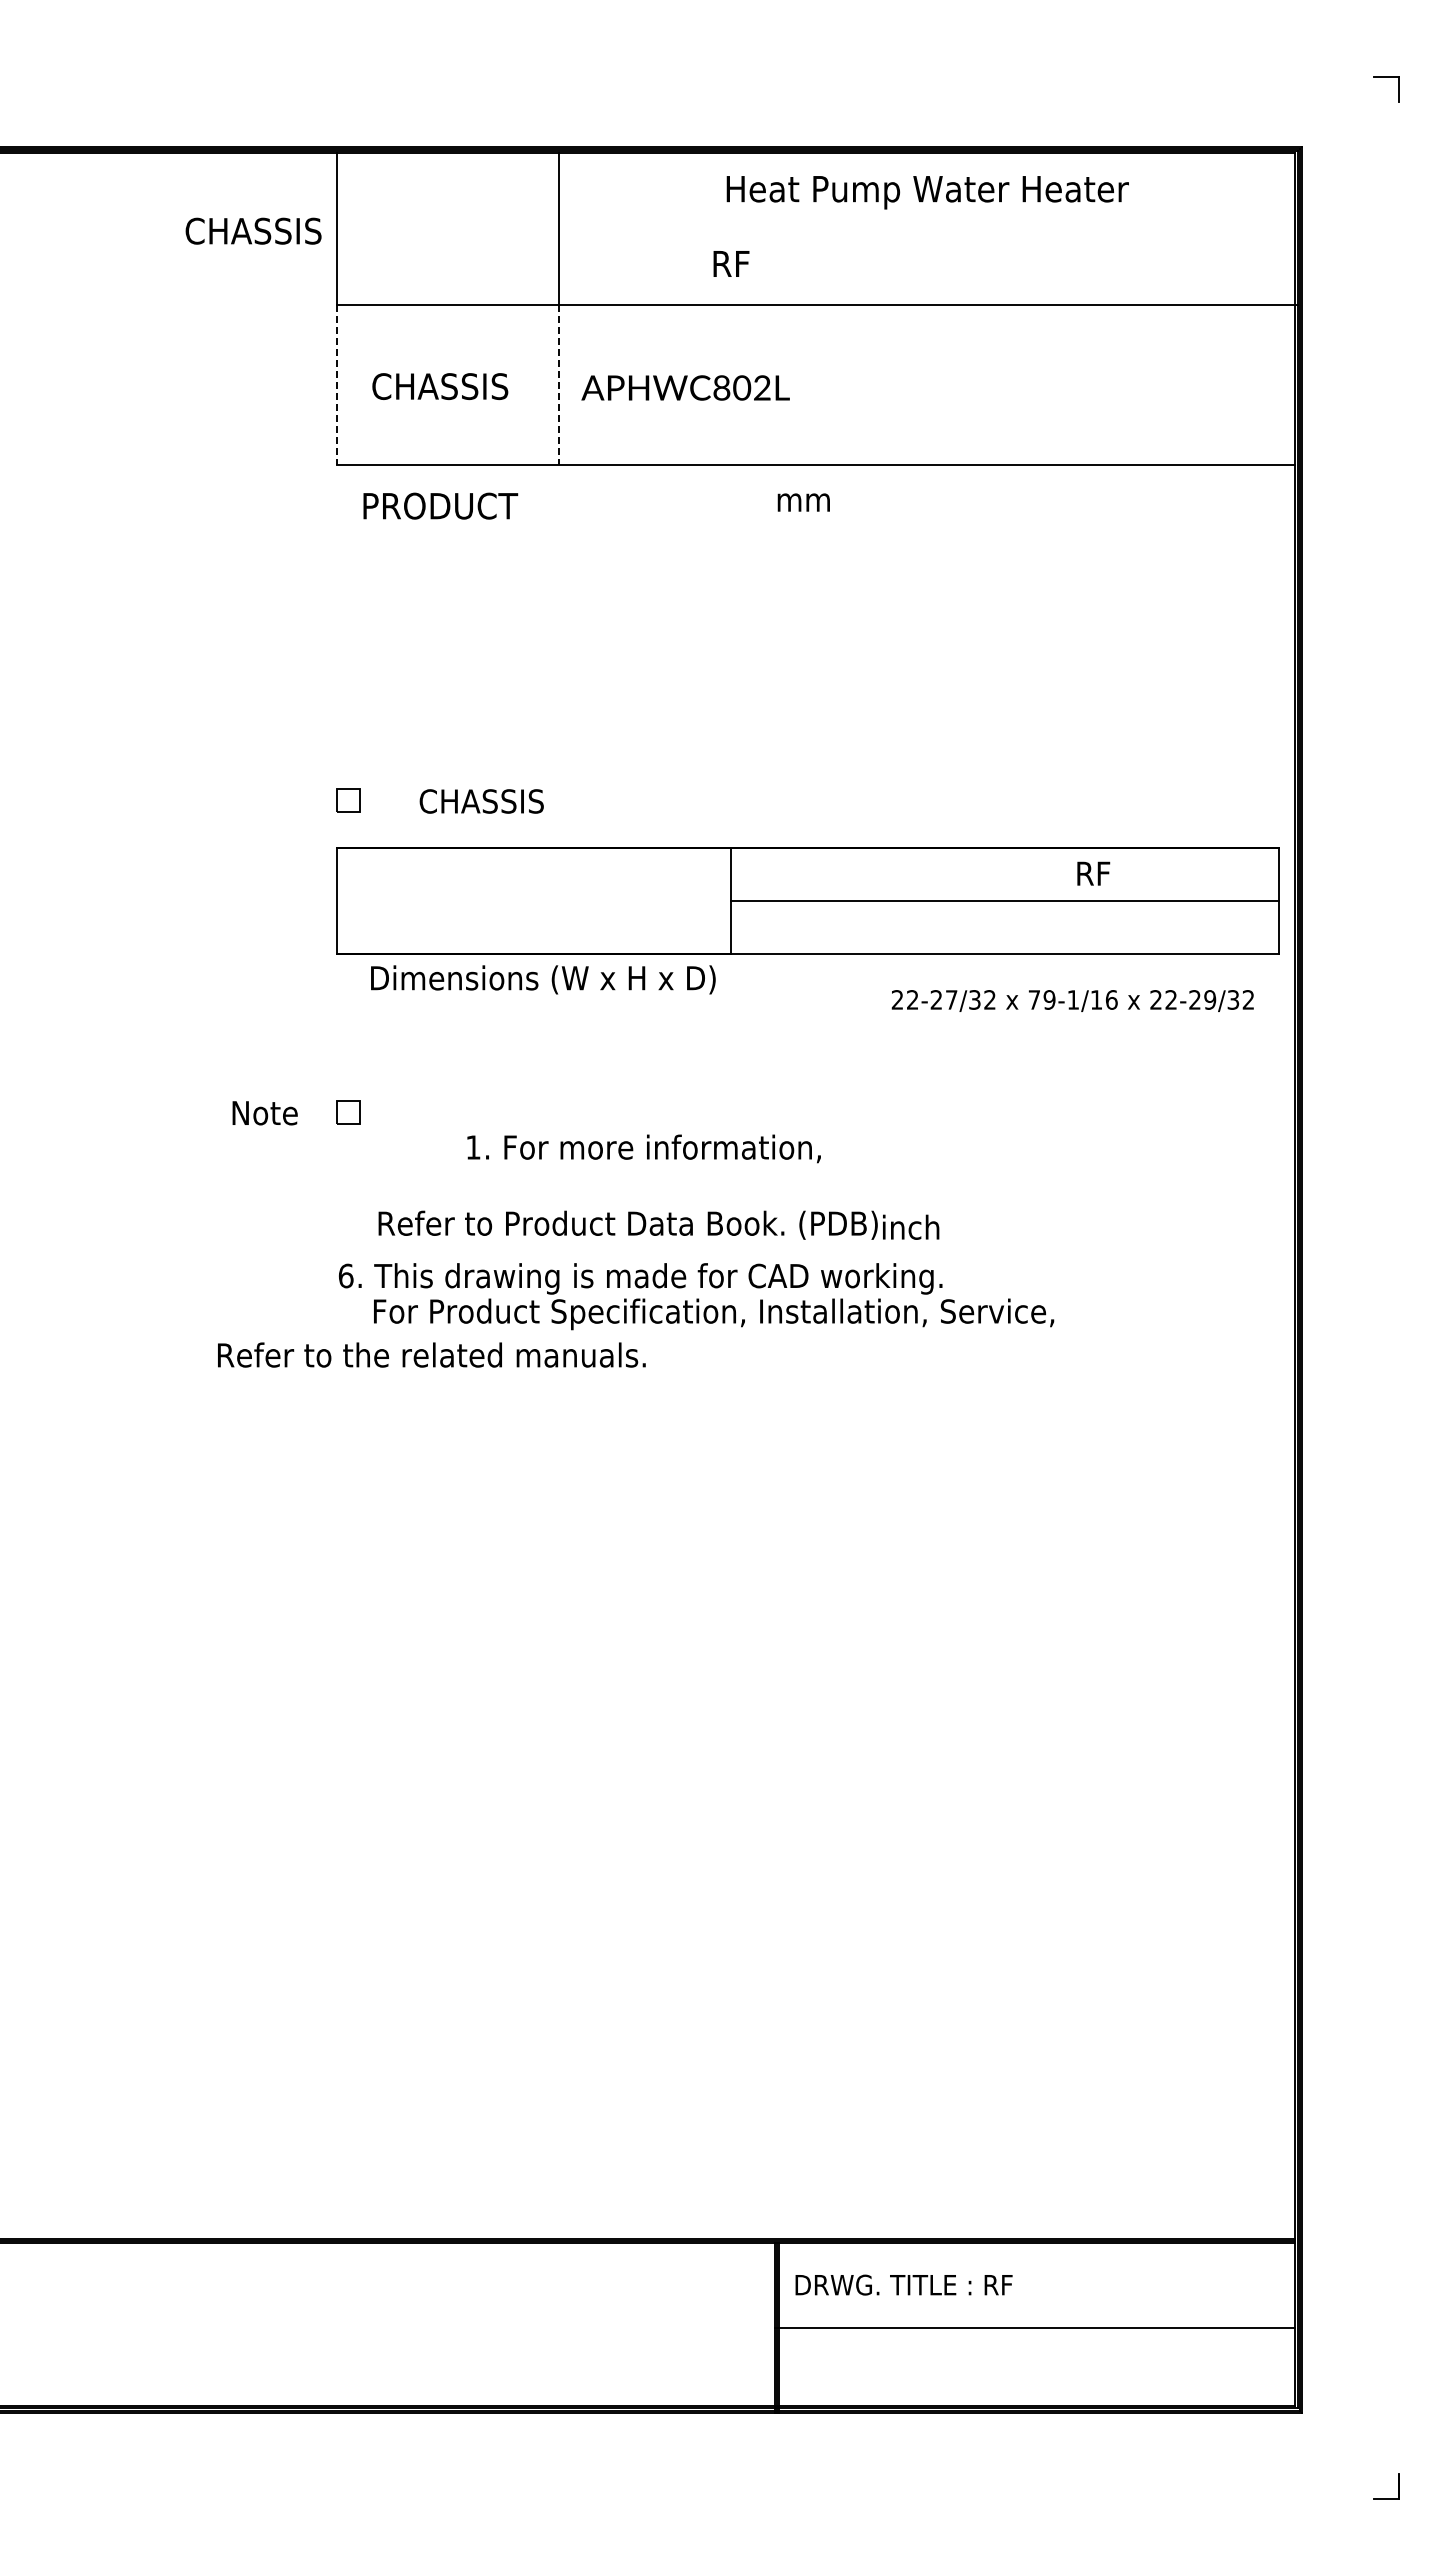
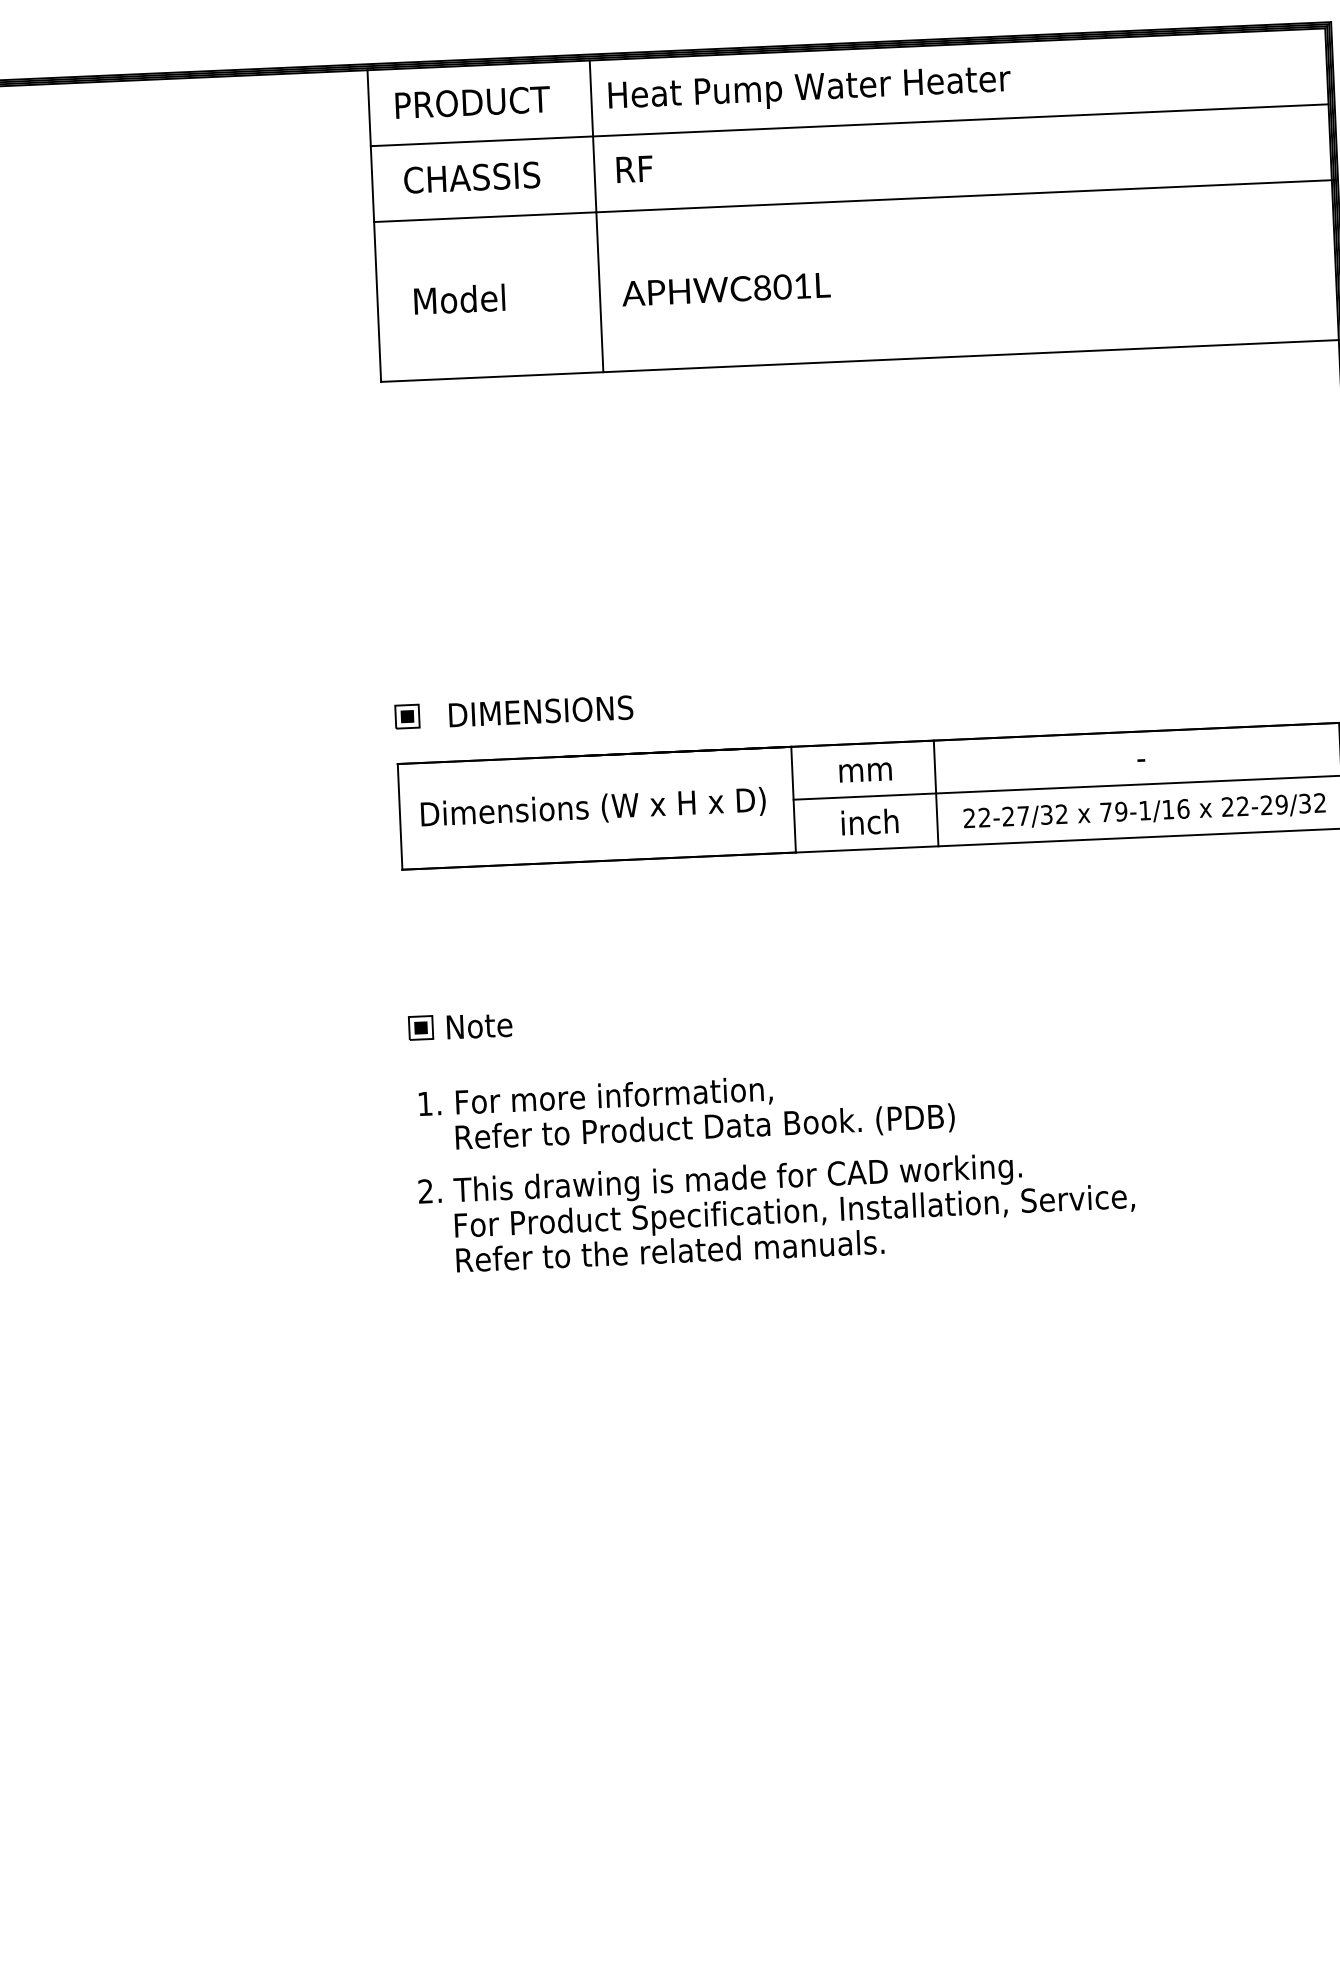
text: (927, 192) -> (809, 90), moved
line: (815, 229) -> (849, 125), added
text: (253, 230) -> (471, 176), moved
text: (731, 263) -> (634, 168), moved
line: (336, 385) -> (377, 302), dashed -> solid
line: (559, 385) -> (600, 292), dashed -> solid
text: (440, 386) -> (481, 298), CHASSIS -> Model
text: (762, 387) -> (802, 285), APHWC802L -> APHWC801L
text: (803, 502) -> (865, 772), moved
text: (440, 505) -> (472, 101), moved
fill: (348, 800) -> (407, 716), added
text: (482, 801) -> (541, 711), CHASSIS -> DIMENSIONS
text: (1093, 873) -> (1154, 756), RF -> -
line: (873, 900) -> (936, 793), added
text: (543, 979) -> (593, 808), moved
text: (1072, 1000) -> (1144, 811), moved
fill: (348, 1112) -> (421, 1027), added
text: (264, 1113) -> (478, 1026), moved
text: (643, 1148) -> (595, 1097), moved
text: (911, 1226) -> (870, 821), moved
text: (345, 1275) -> (425, 1190), 6. -> 2.
text: (431, 1354) -> (669, 1250), moved

